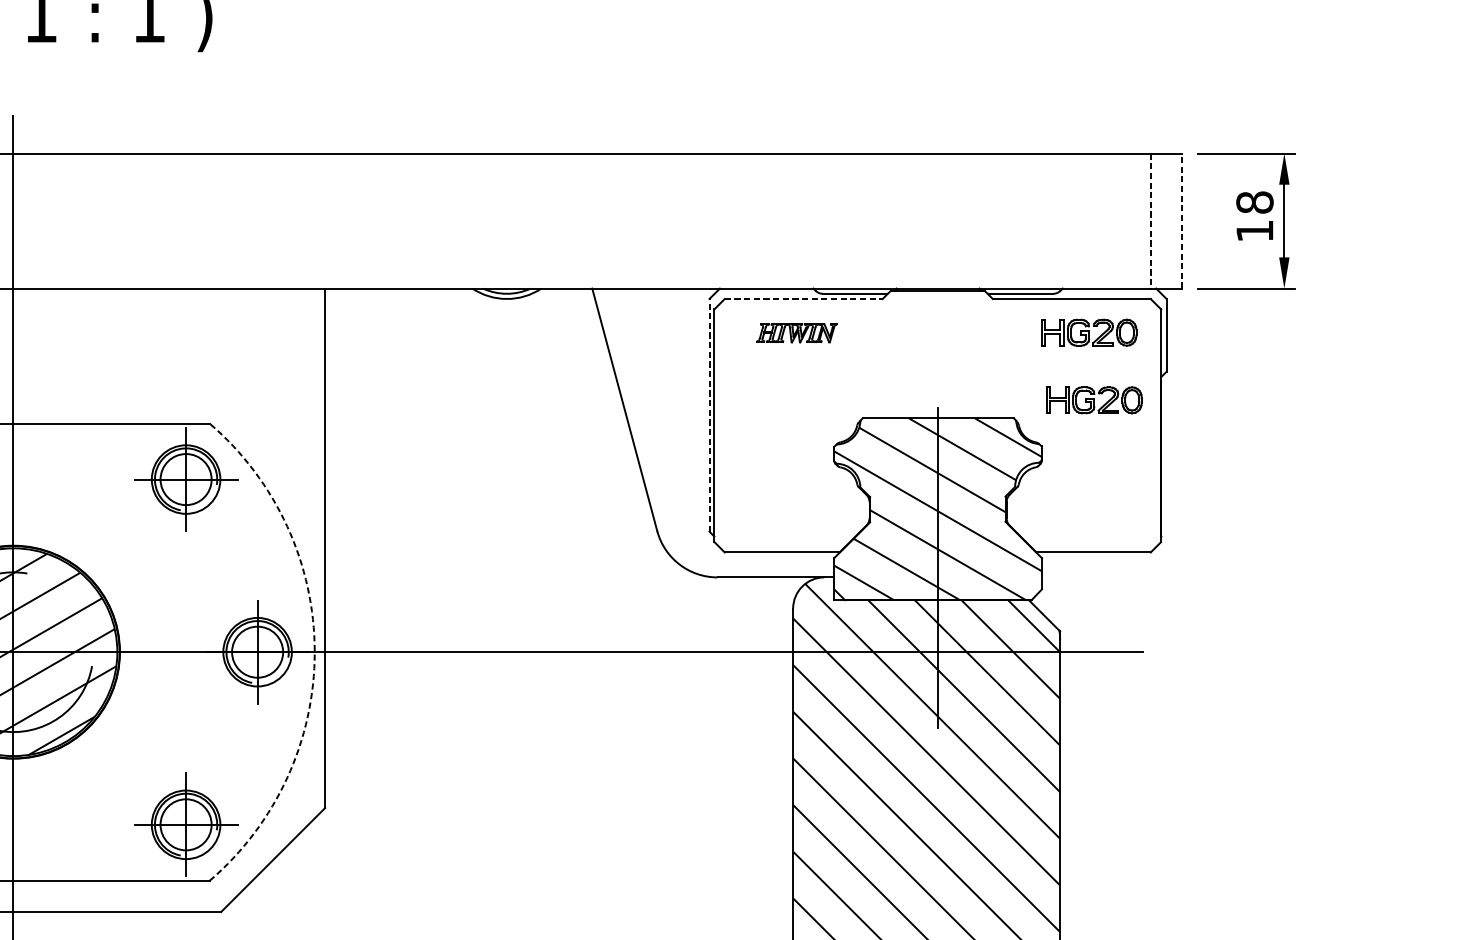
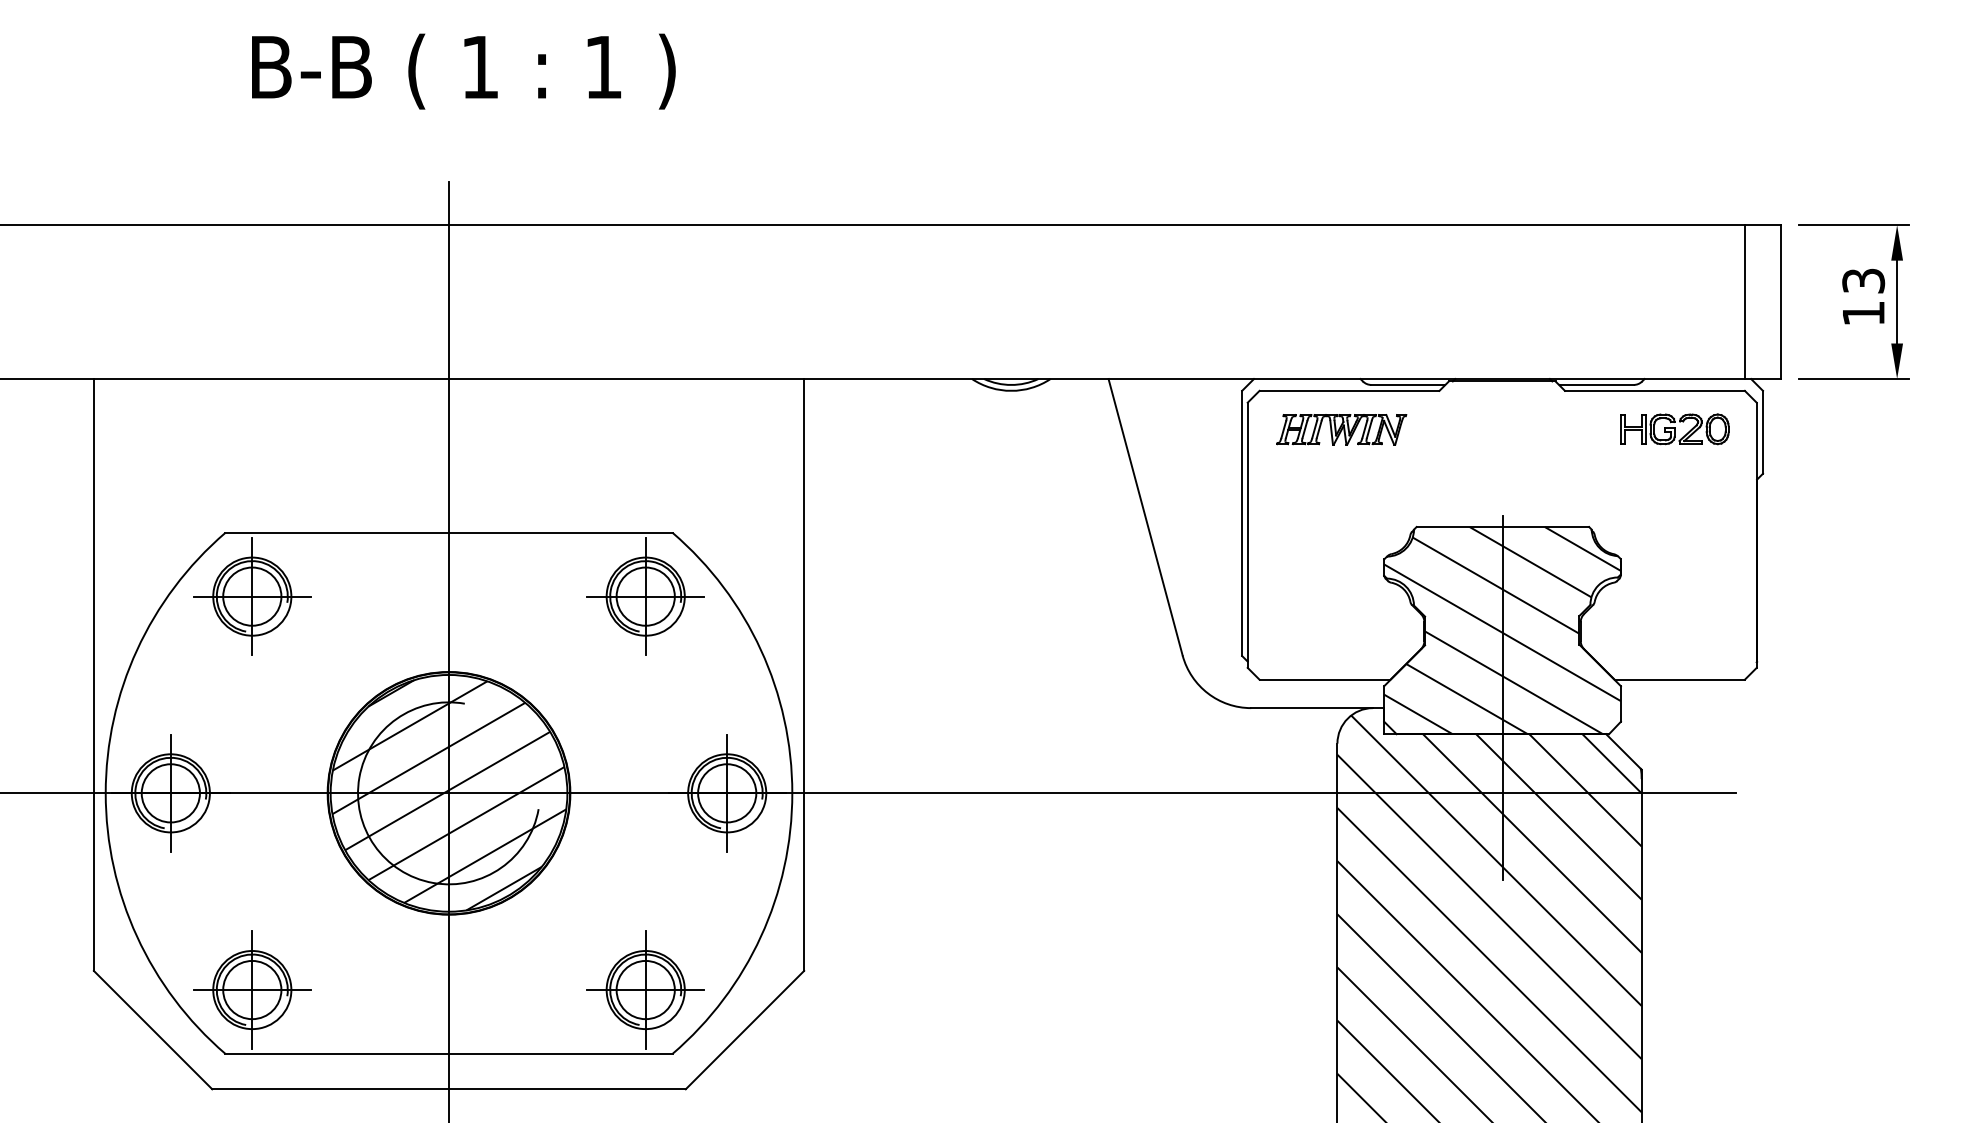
text: (1254, 202) -> (1863, 280), 18 -> 13
line: (1151, 221) -> (1745, 302), dashed -> solid
line: (1181, 221) -> (1780, 302), dashed -> solid
line: (803, 298) -> (1349, 390), dashed -> solid
part: (796, 332) -> (1341, 429), size x1.43
part: (1094, 400) -> (1680, 506), removed
line: (709, 415) -> (1242, 523), dashed -> solid
arc: (314, 652) -> (792, 793), dashed -> solid

